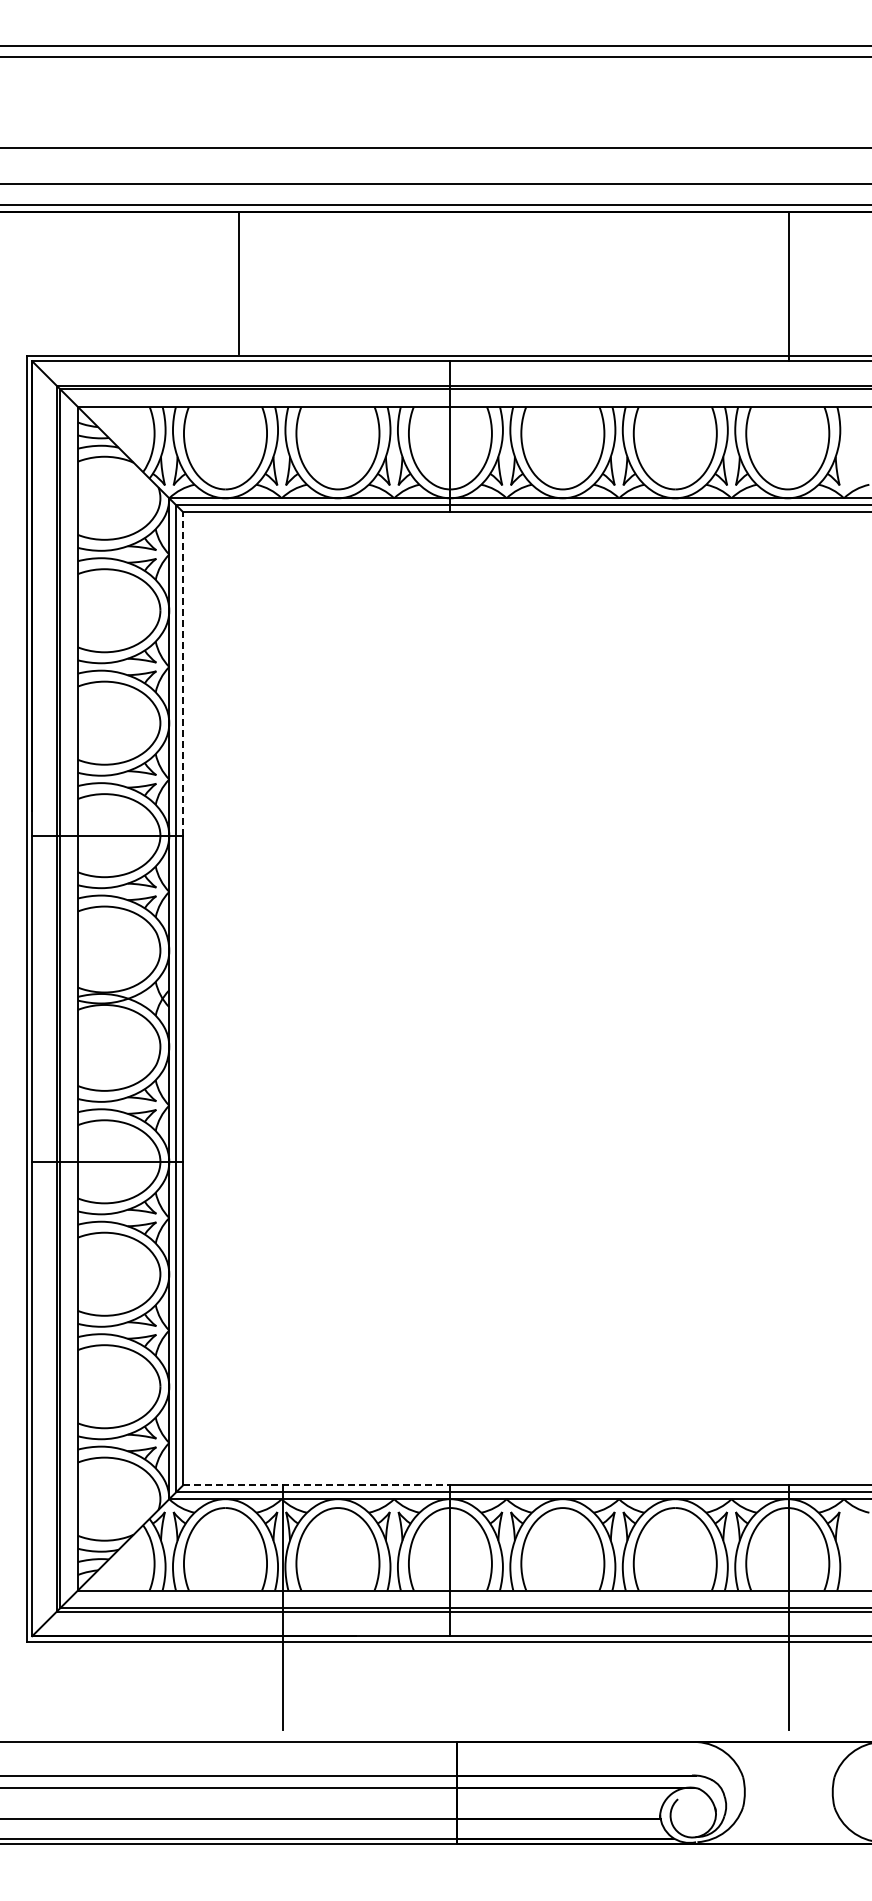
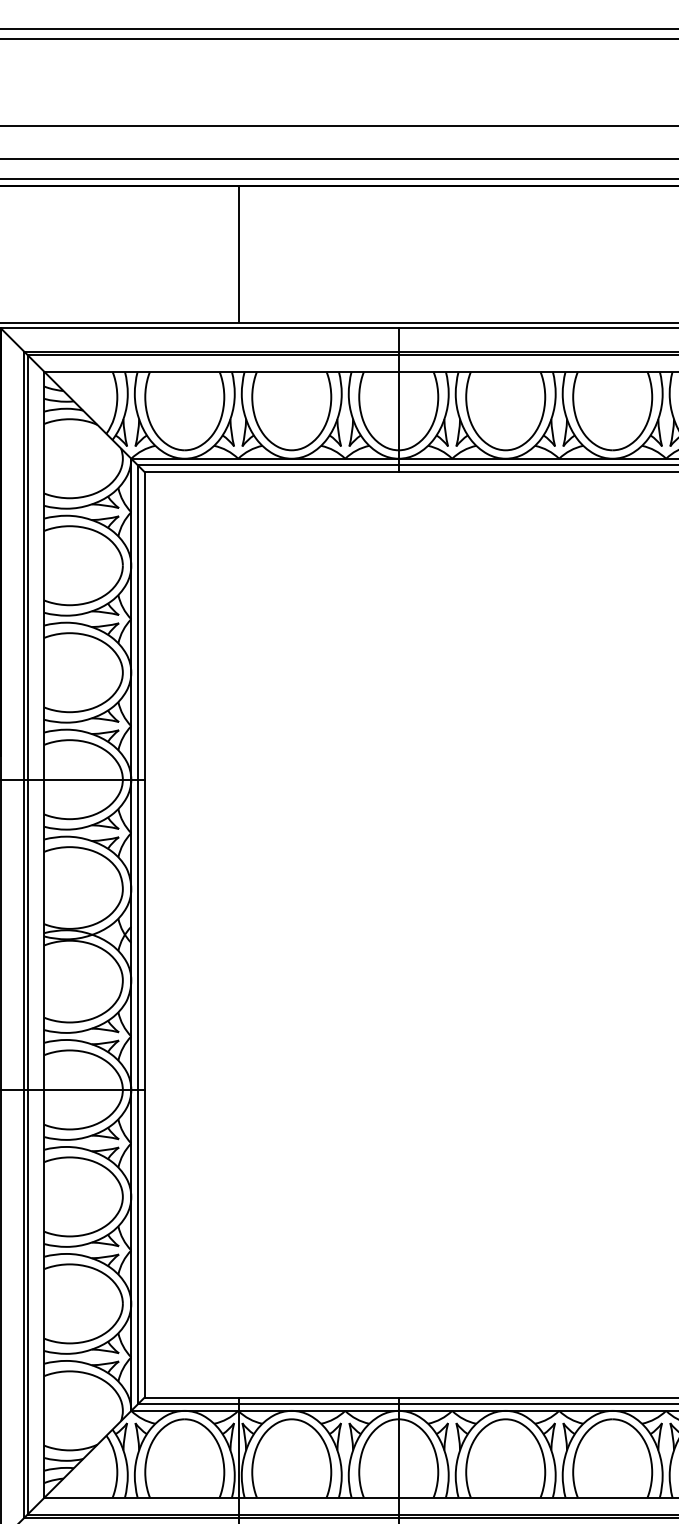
line: (238, 282) -> (239, 253), moved
line: (183, 674) -> (144, 626), dashed -> solid
line: (316, 1485) -> (271, 1397), dashed -> solid

